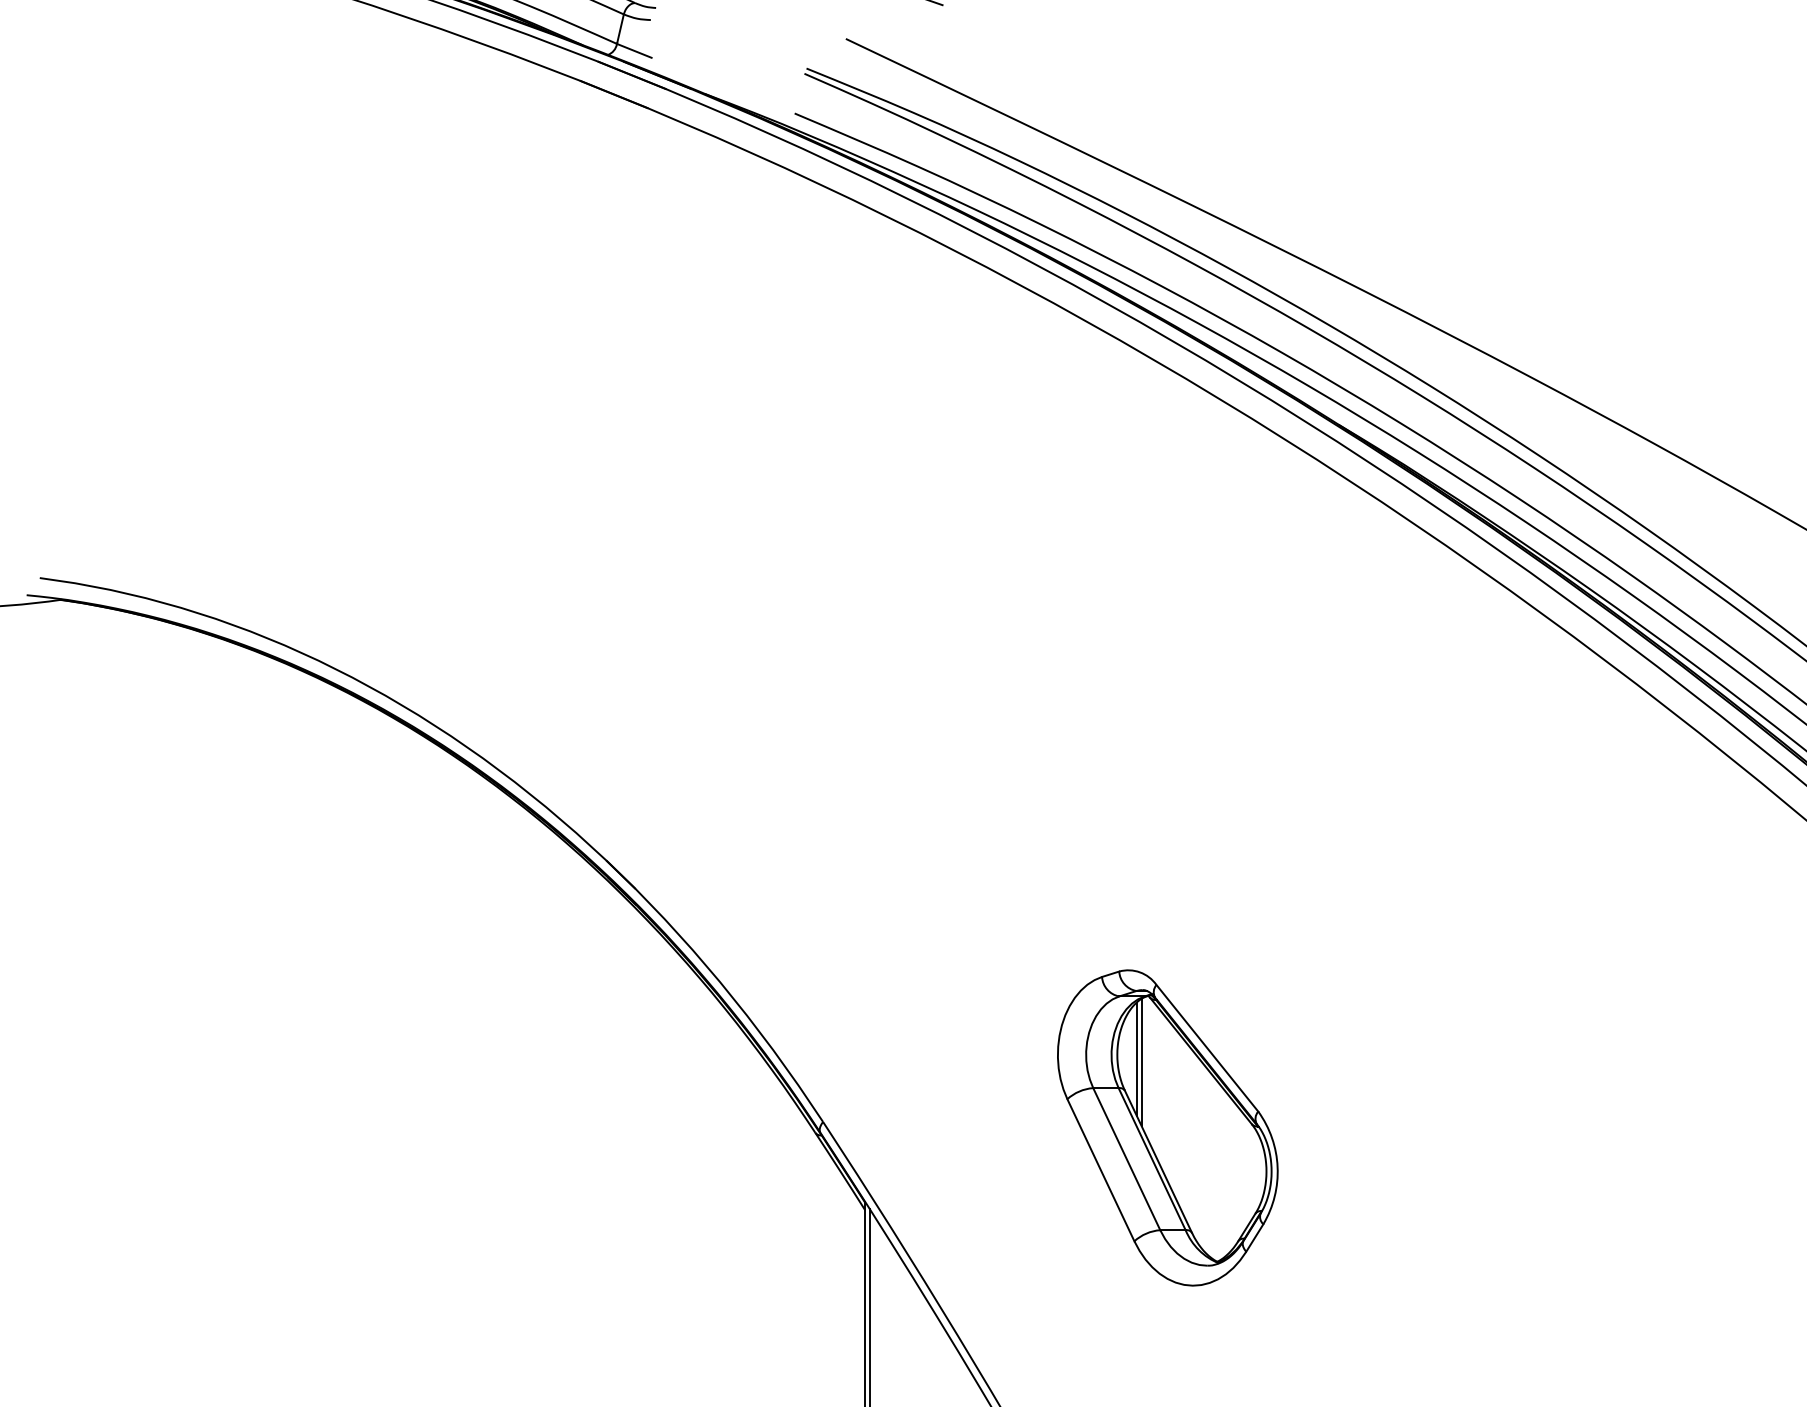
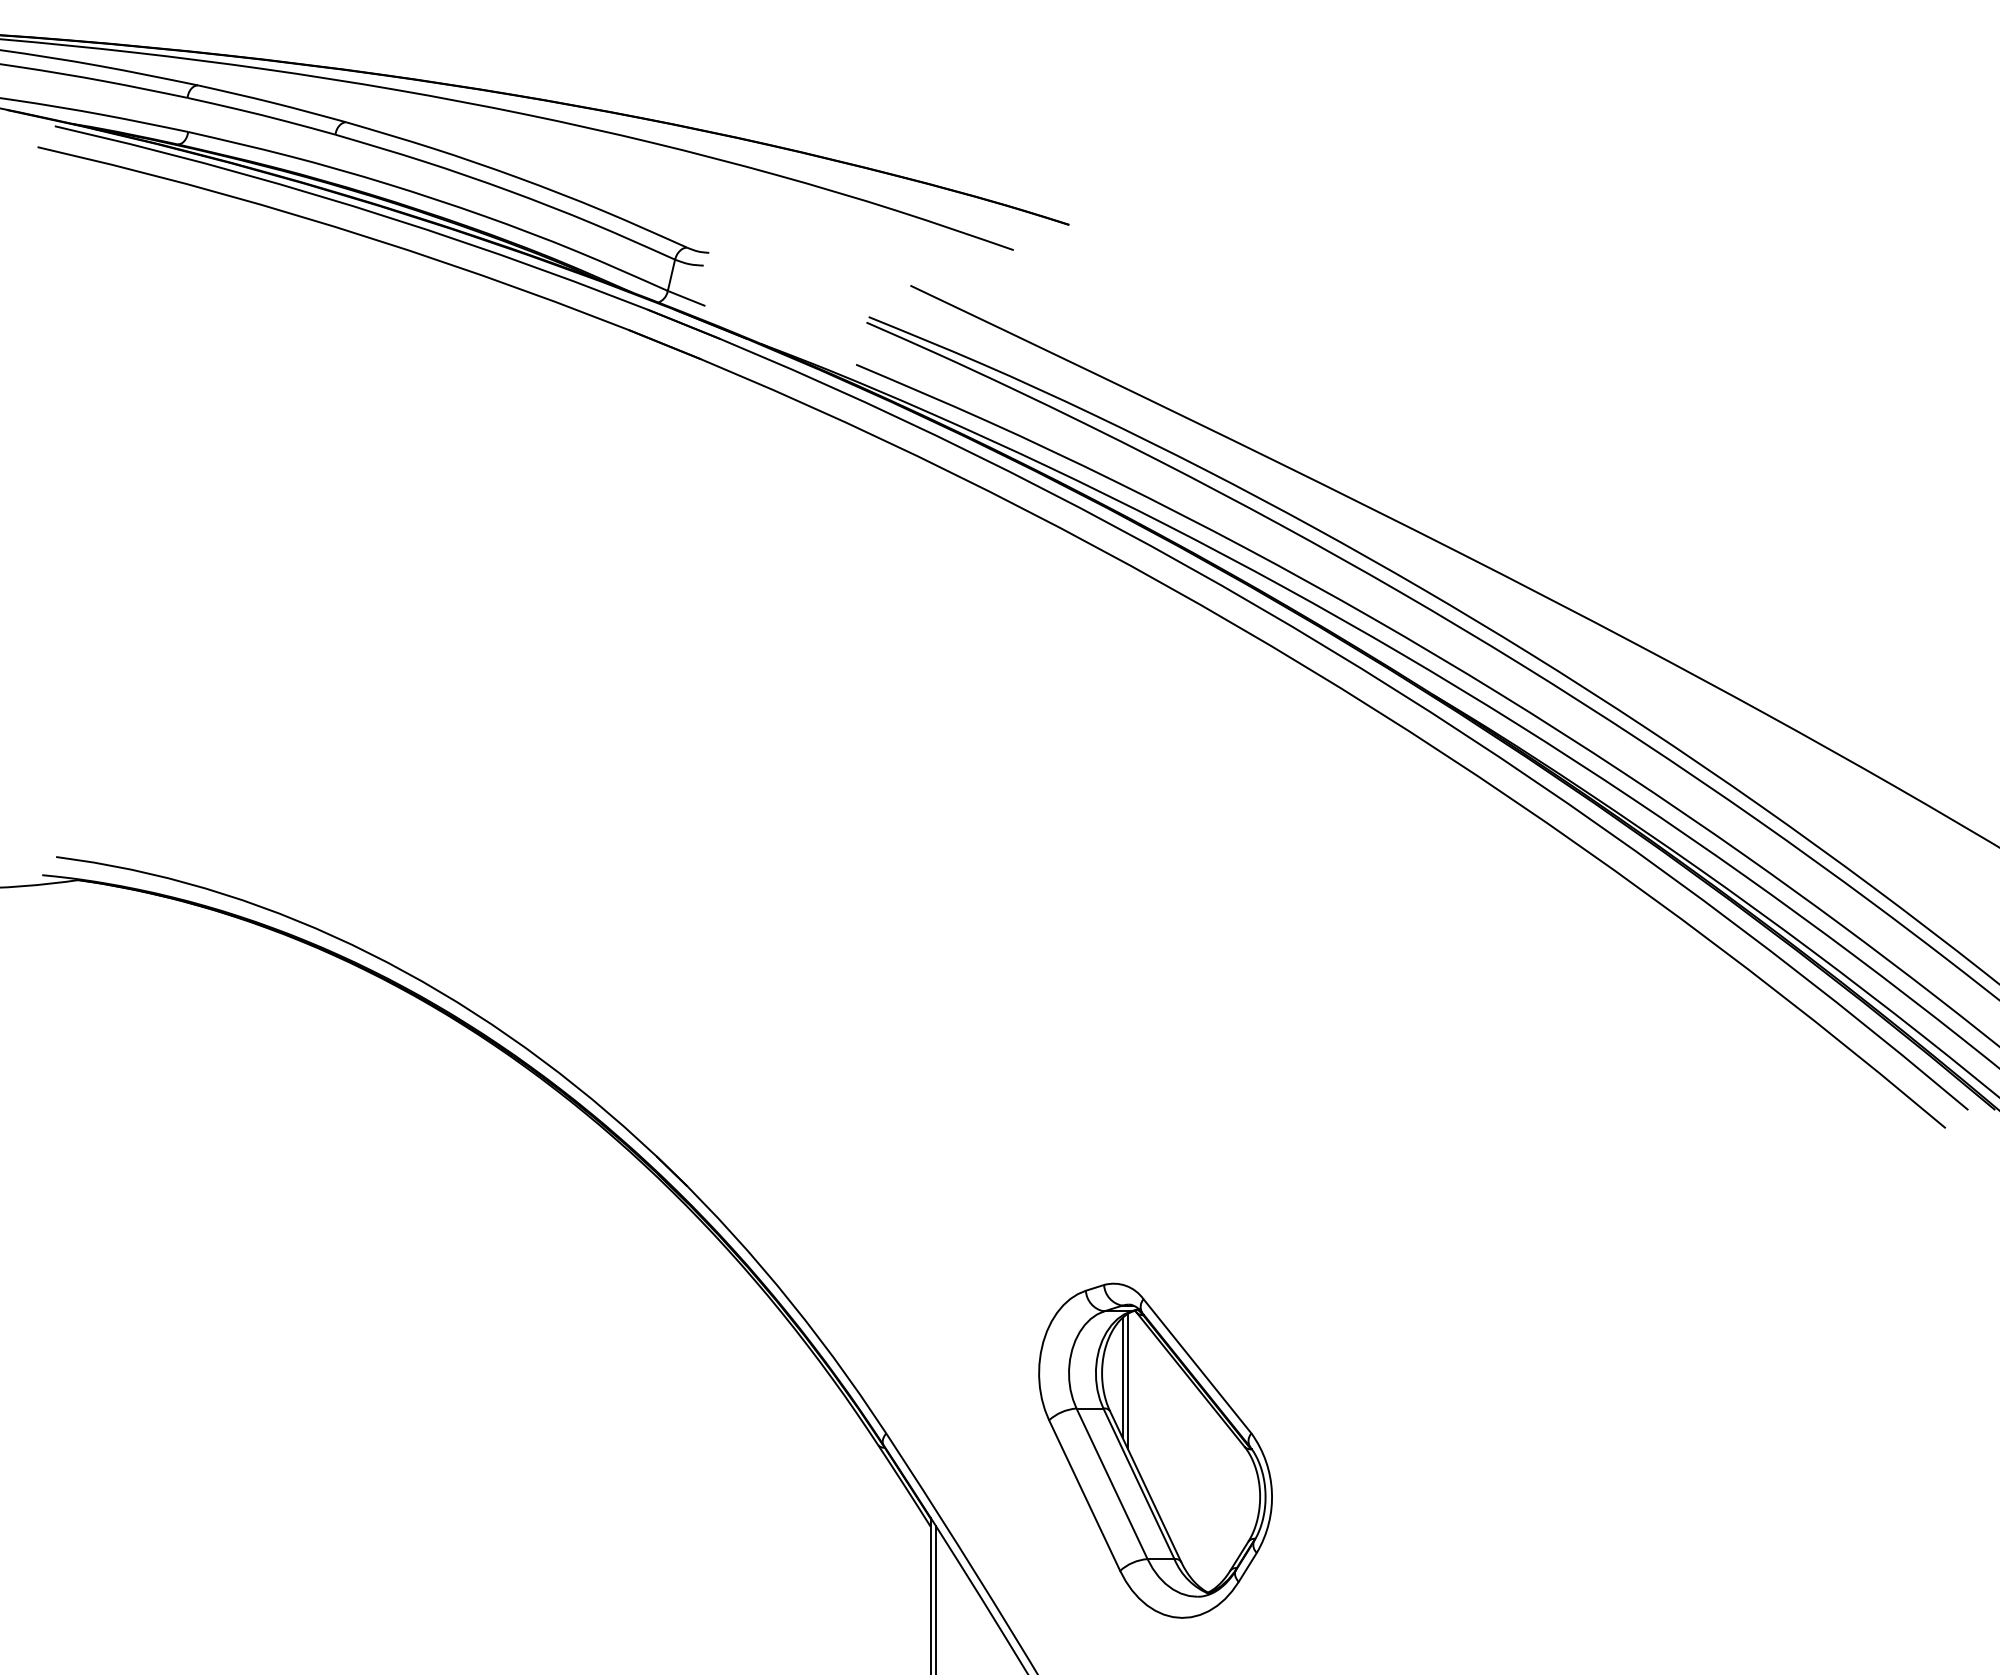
part: (1167, 1127) -> (1155, 1450), moved

